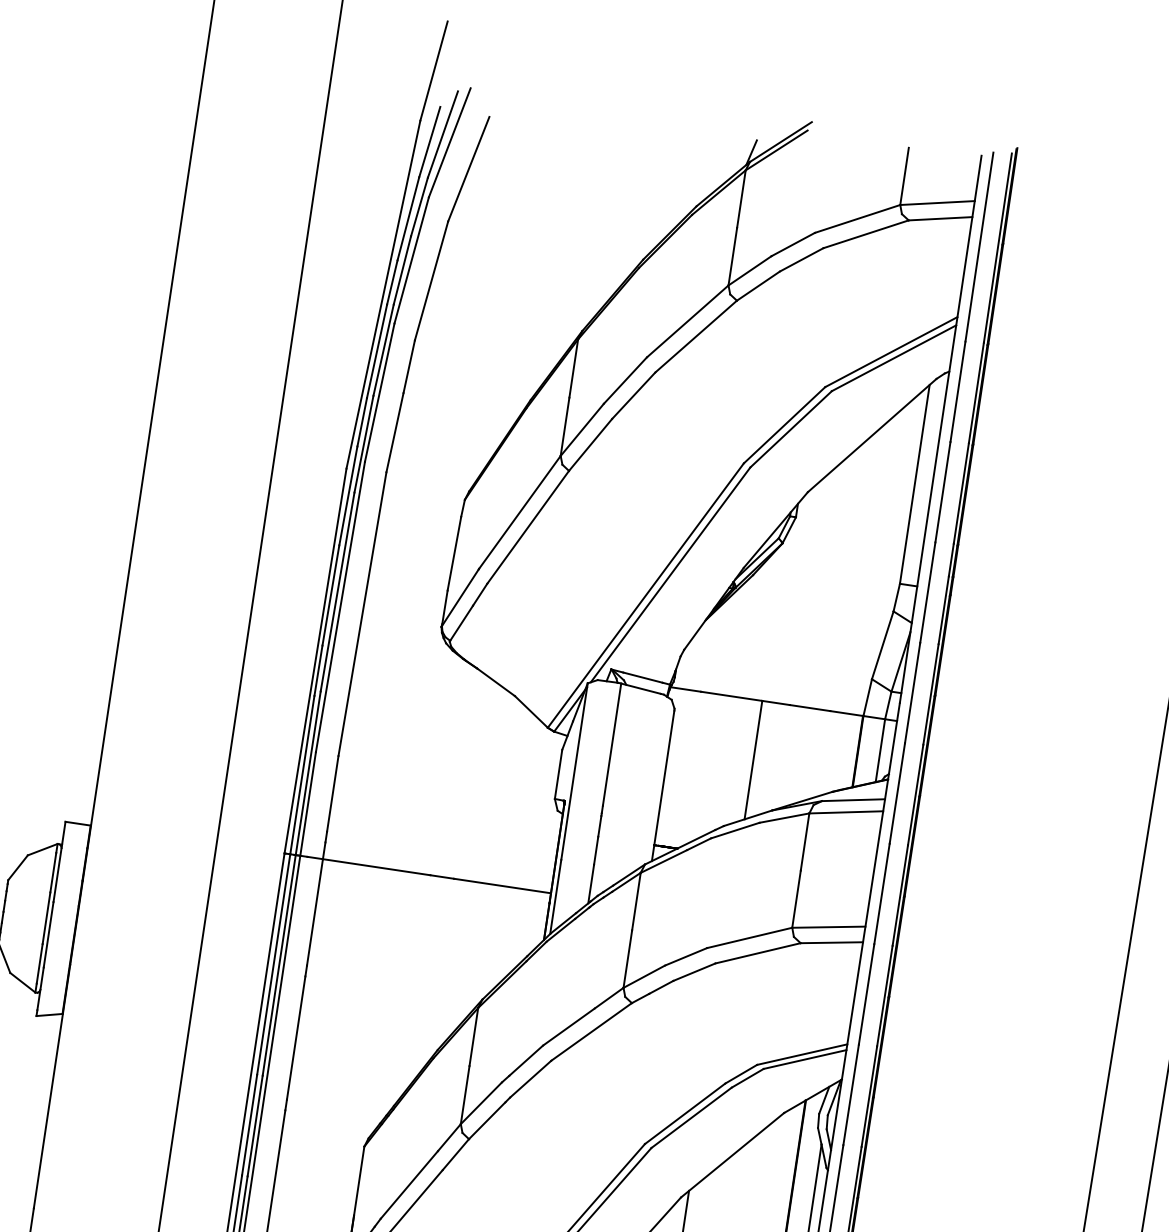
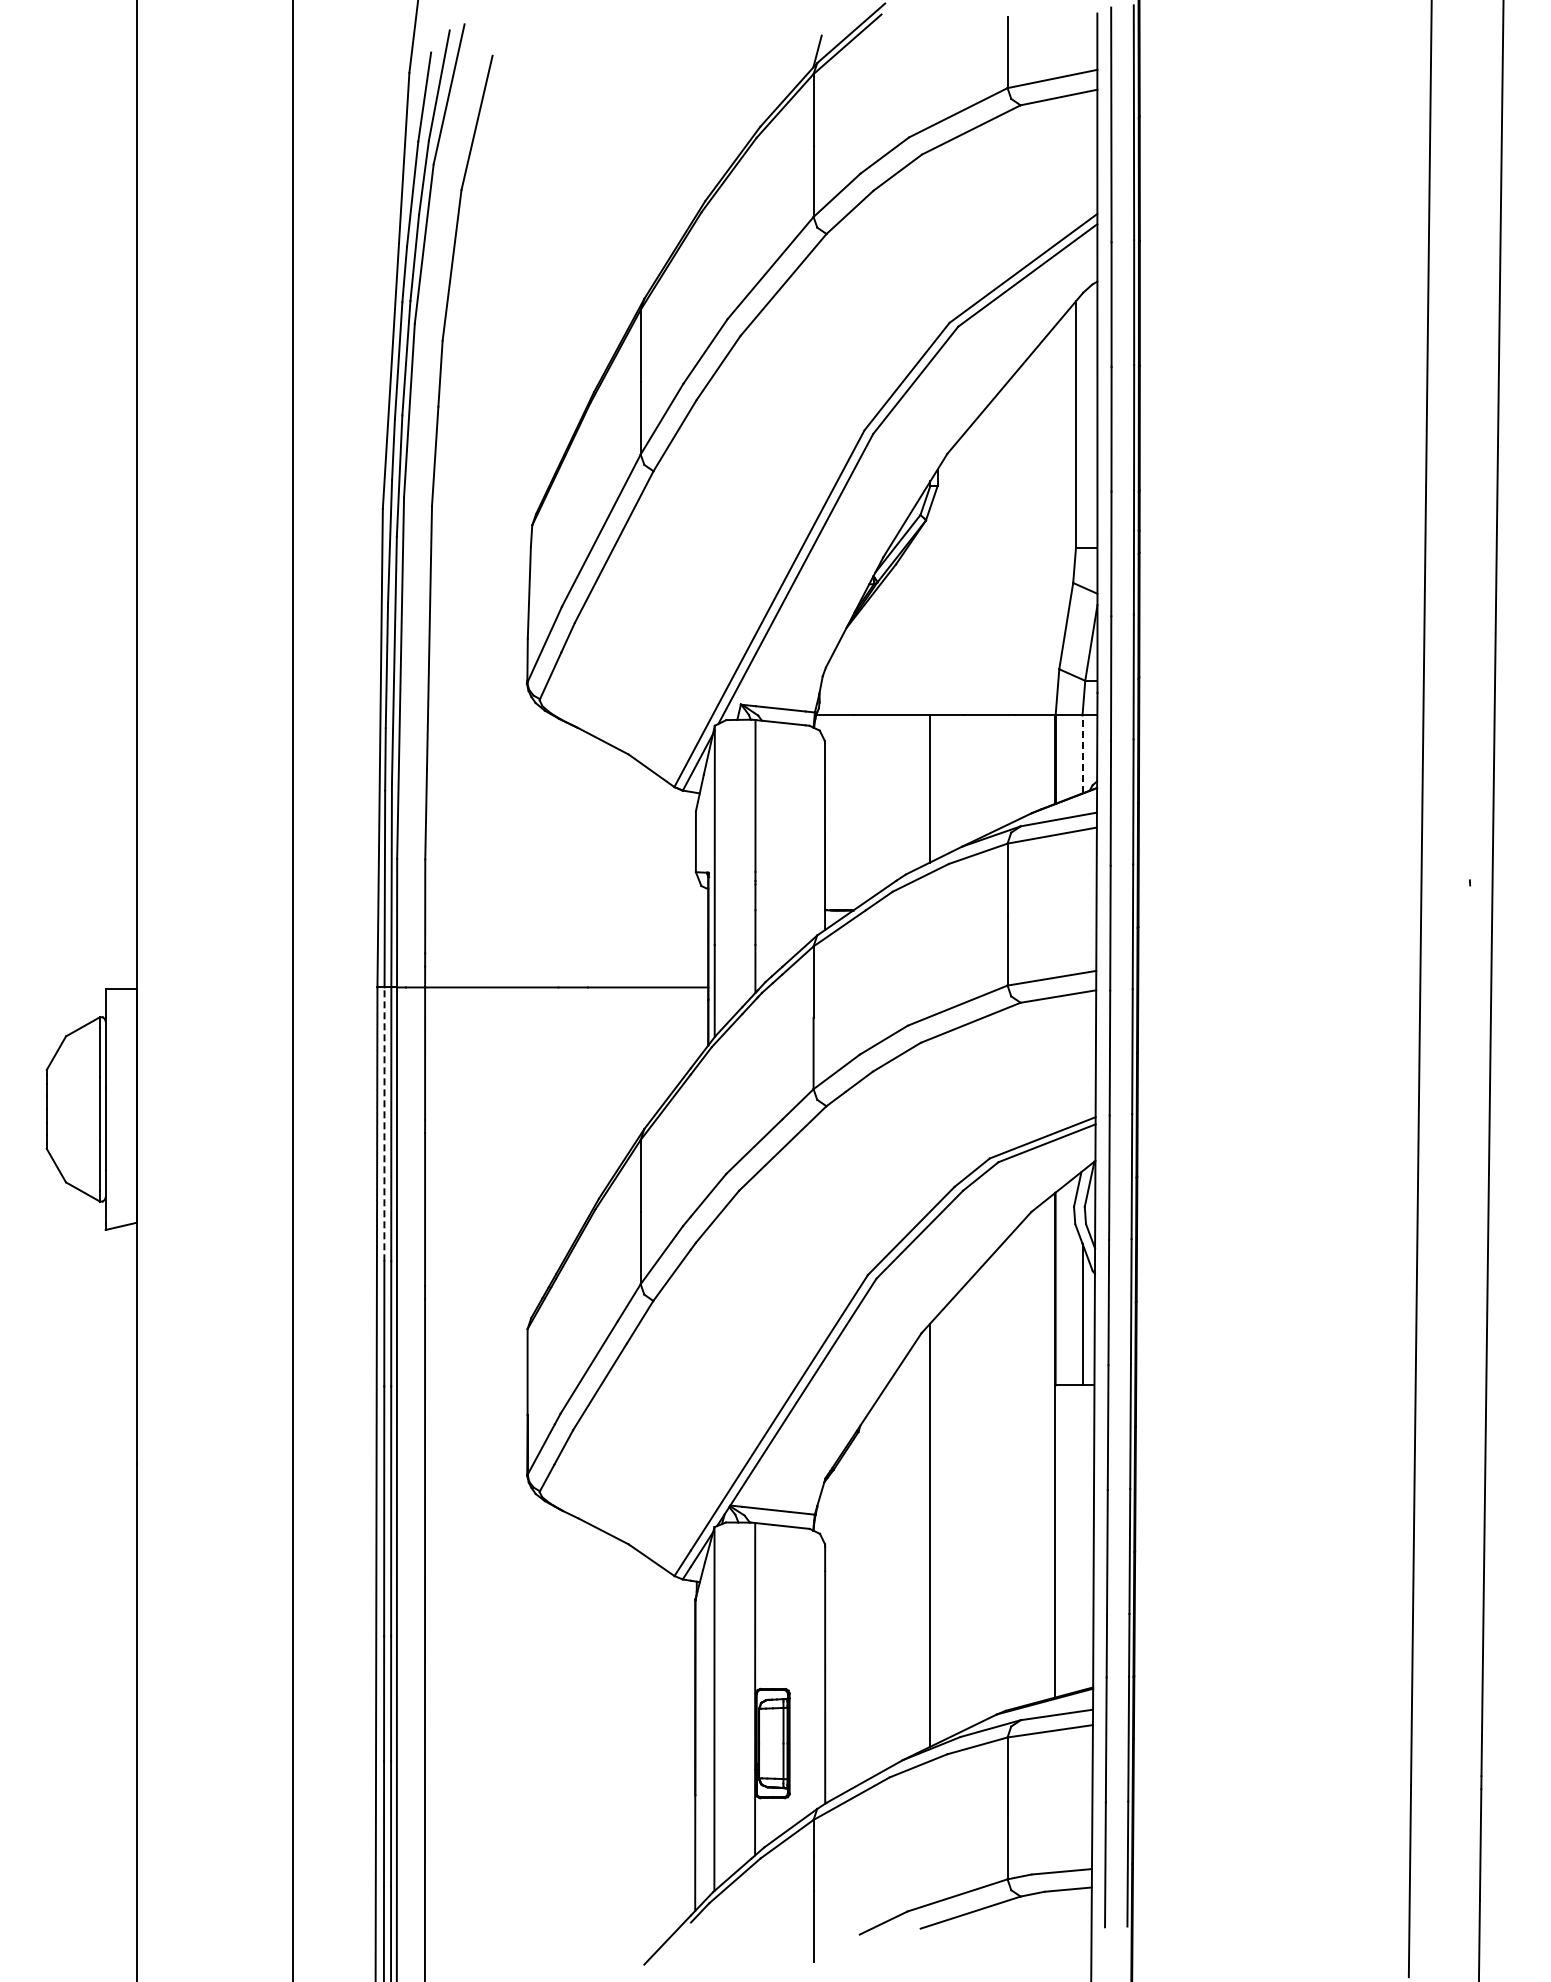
line: (880, 750) -> (1082, 754), solid -> dashed
line: (273, 964) -> (384, 1124), solid -> dashed

